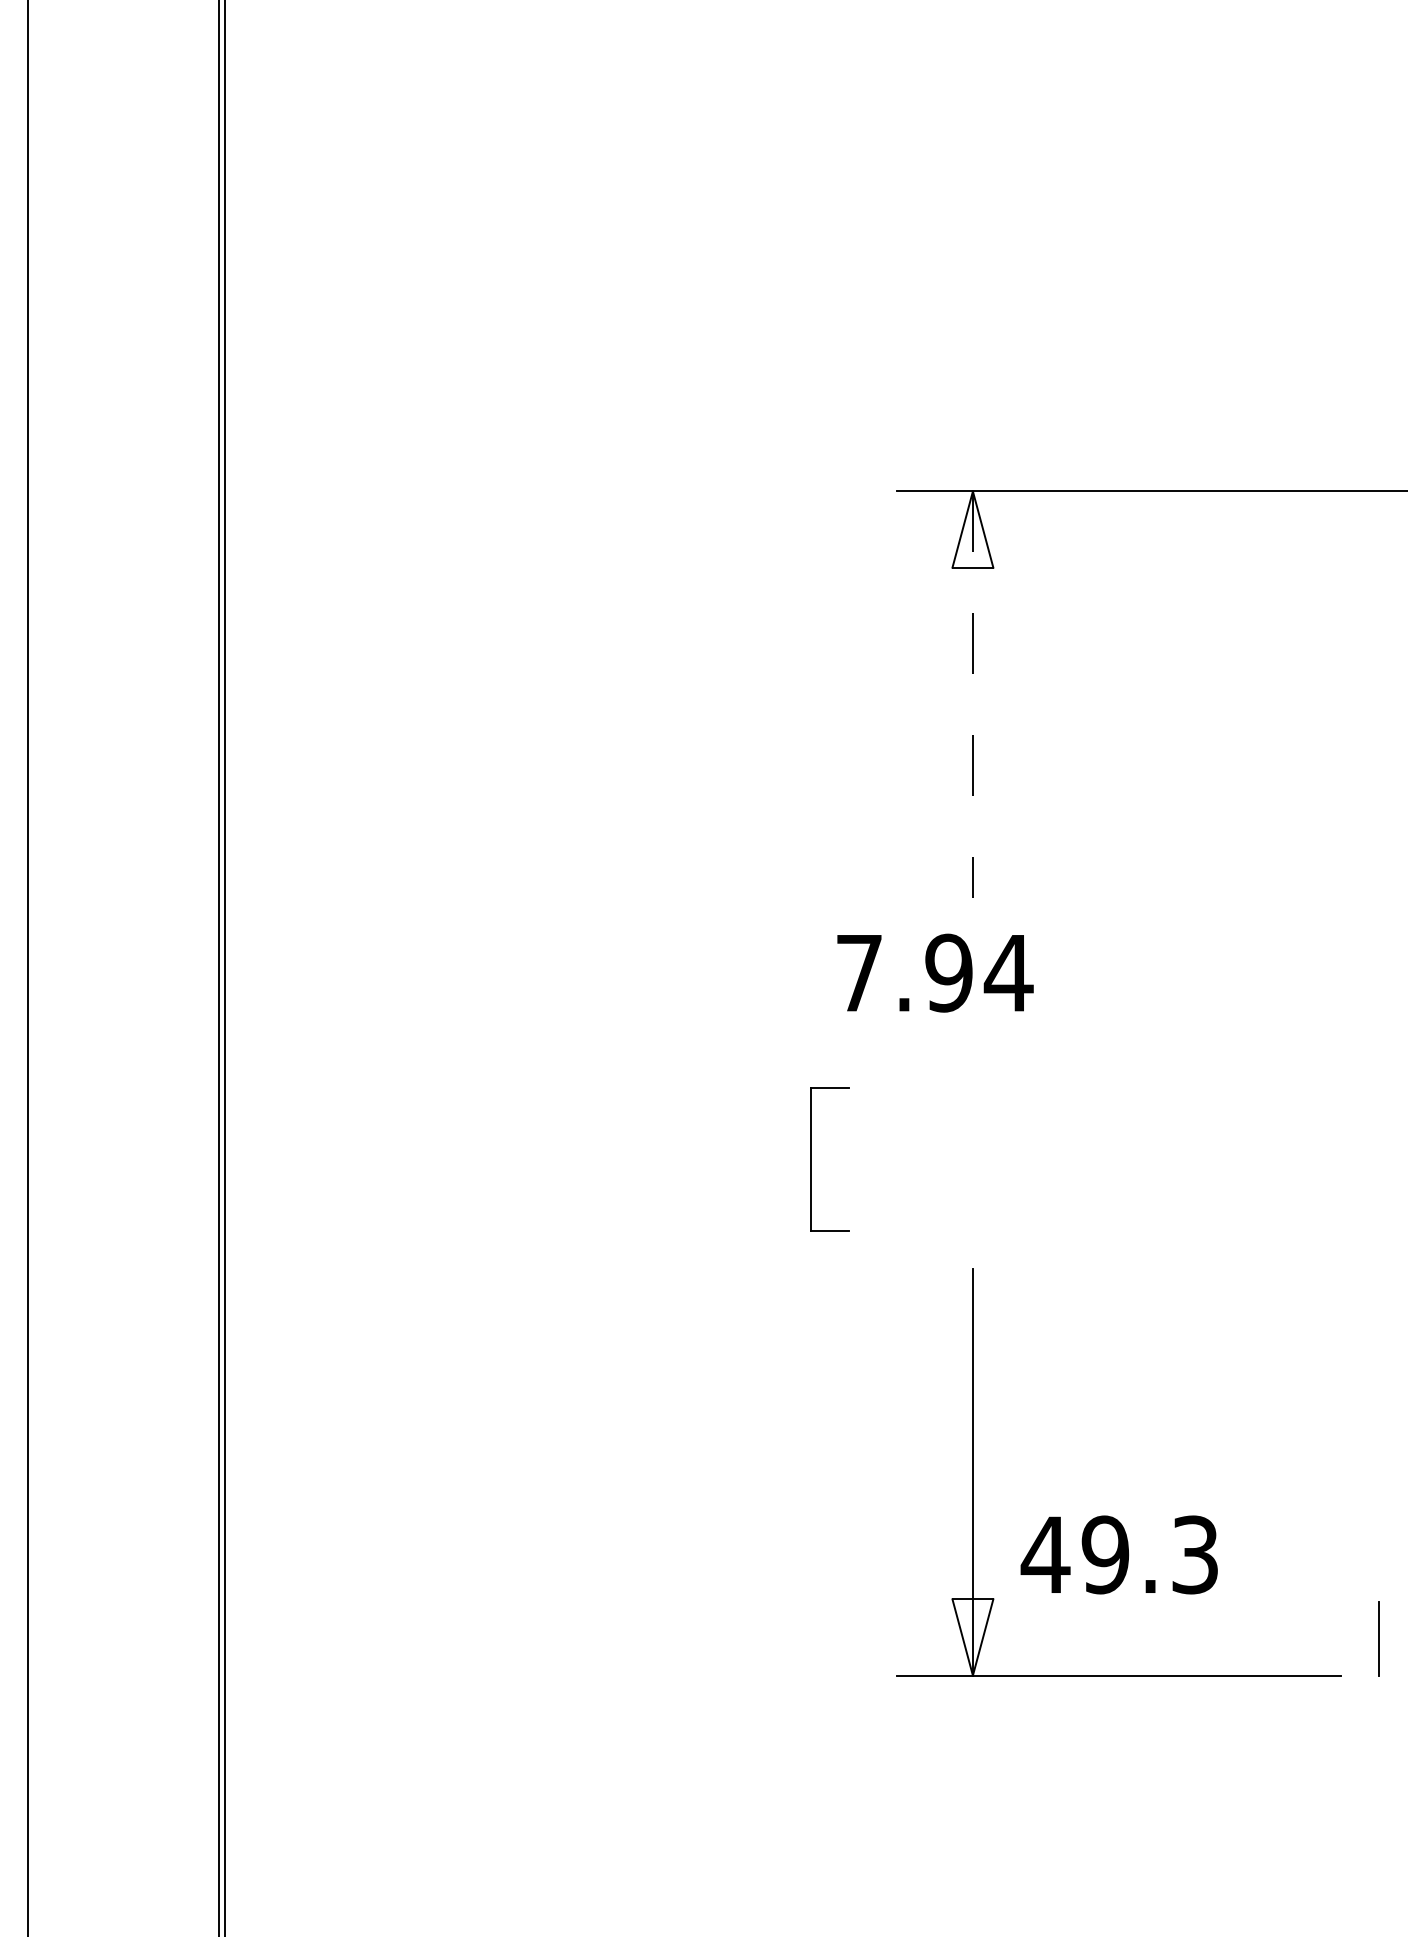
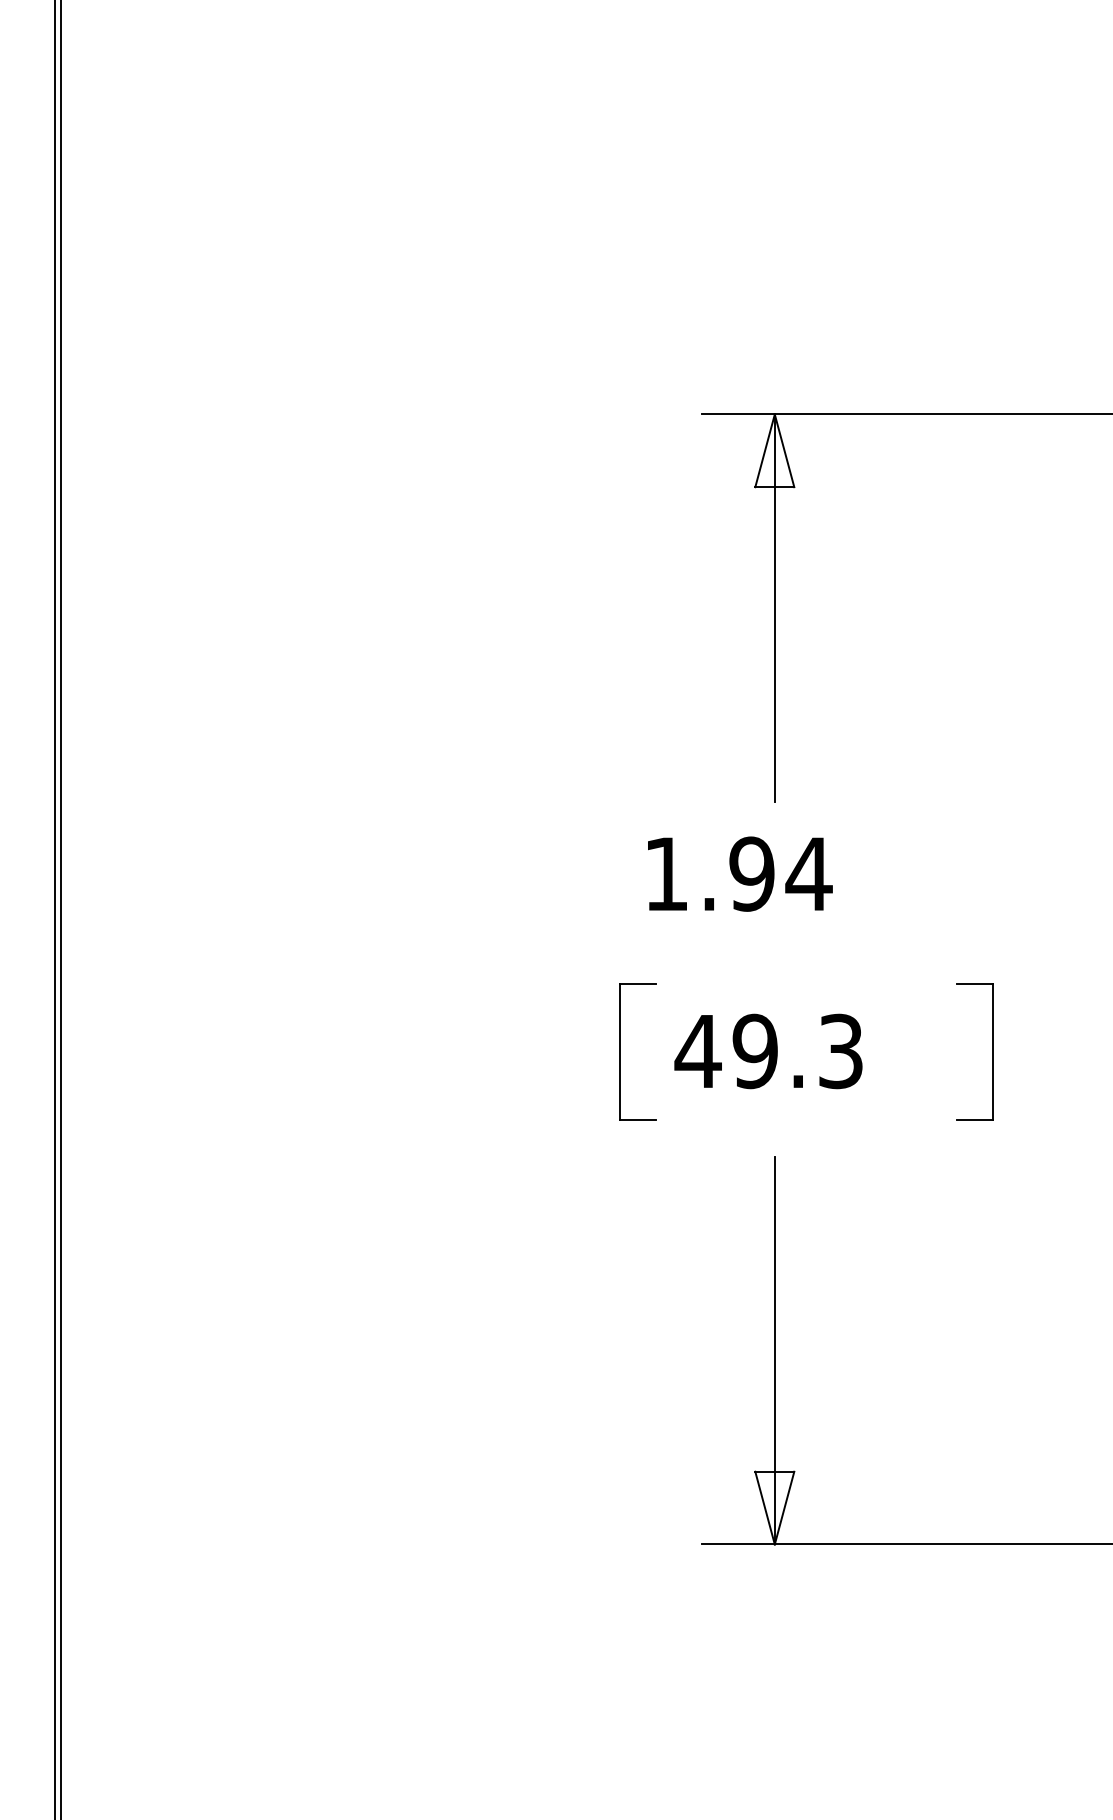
line: (972, 695) -> (774, 609), dashed -> solid
text: (859, 973) -> (666, 874), 7.94 -> 1.94
part: (1201, 1159) -> (992, 1051), added
text: (1118, 1554) -> (767, 1051), moved

